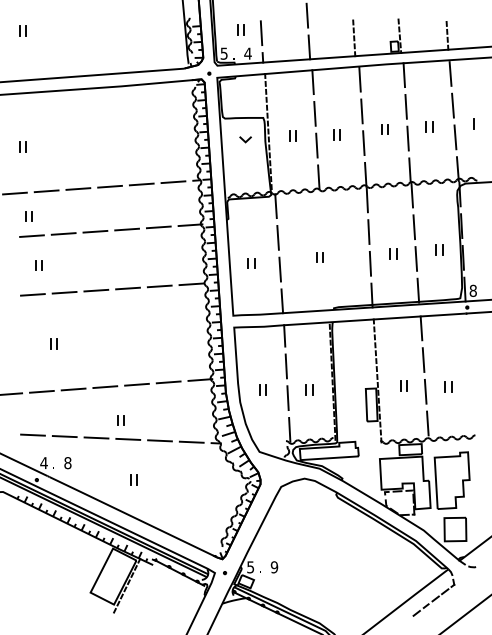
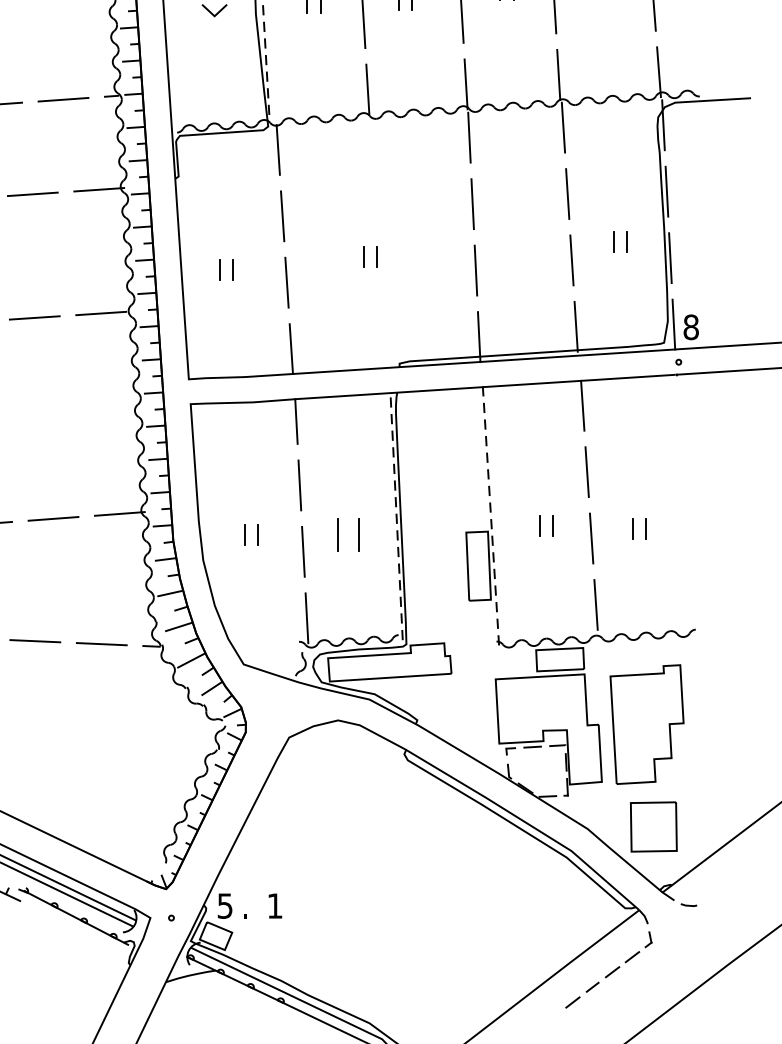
part: (393, 253) -> (524, 249), removed
part: (309, 389) -> (348, 533), size x1.6
text: (274, 567) -> (275, 906), 9 -> 1

